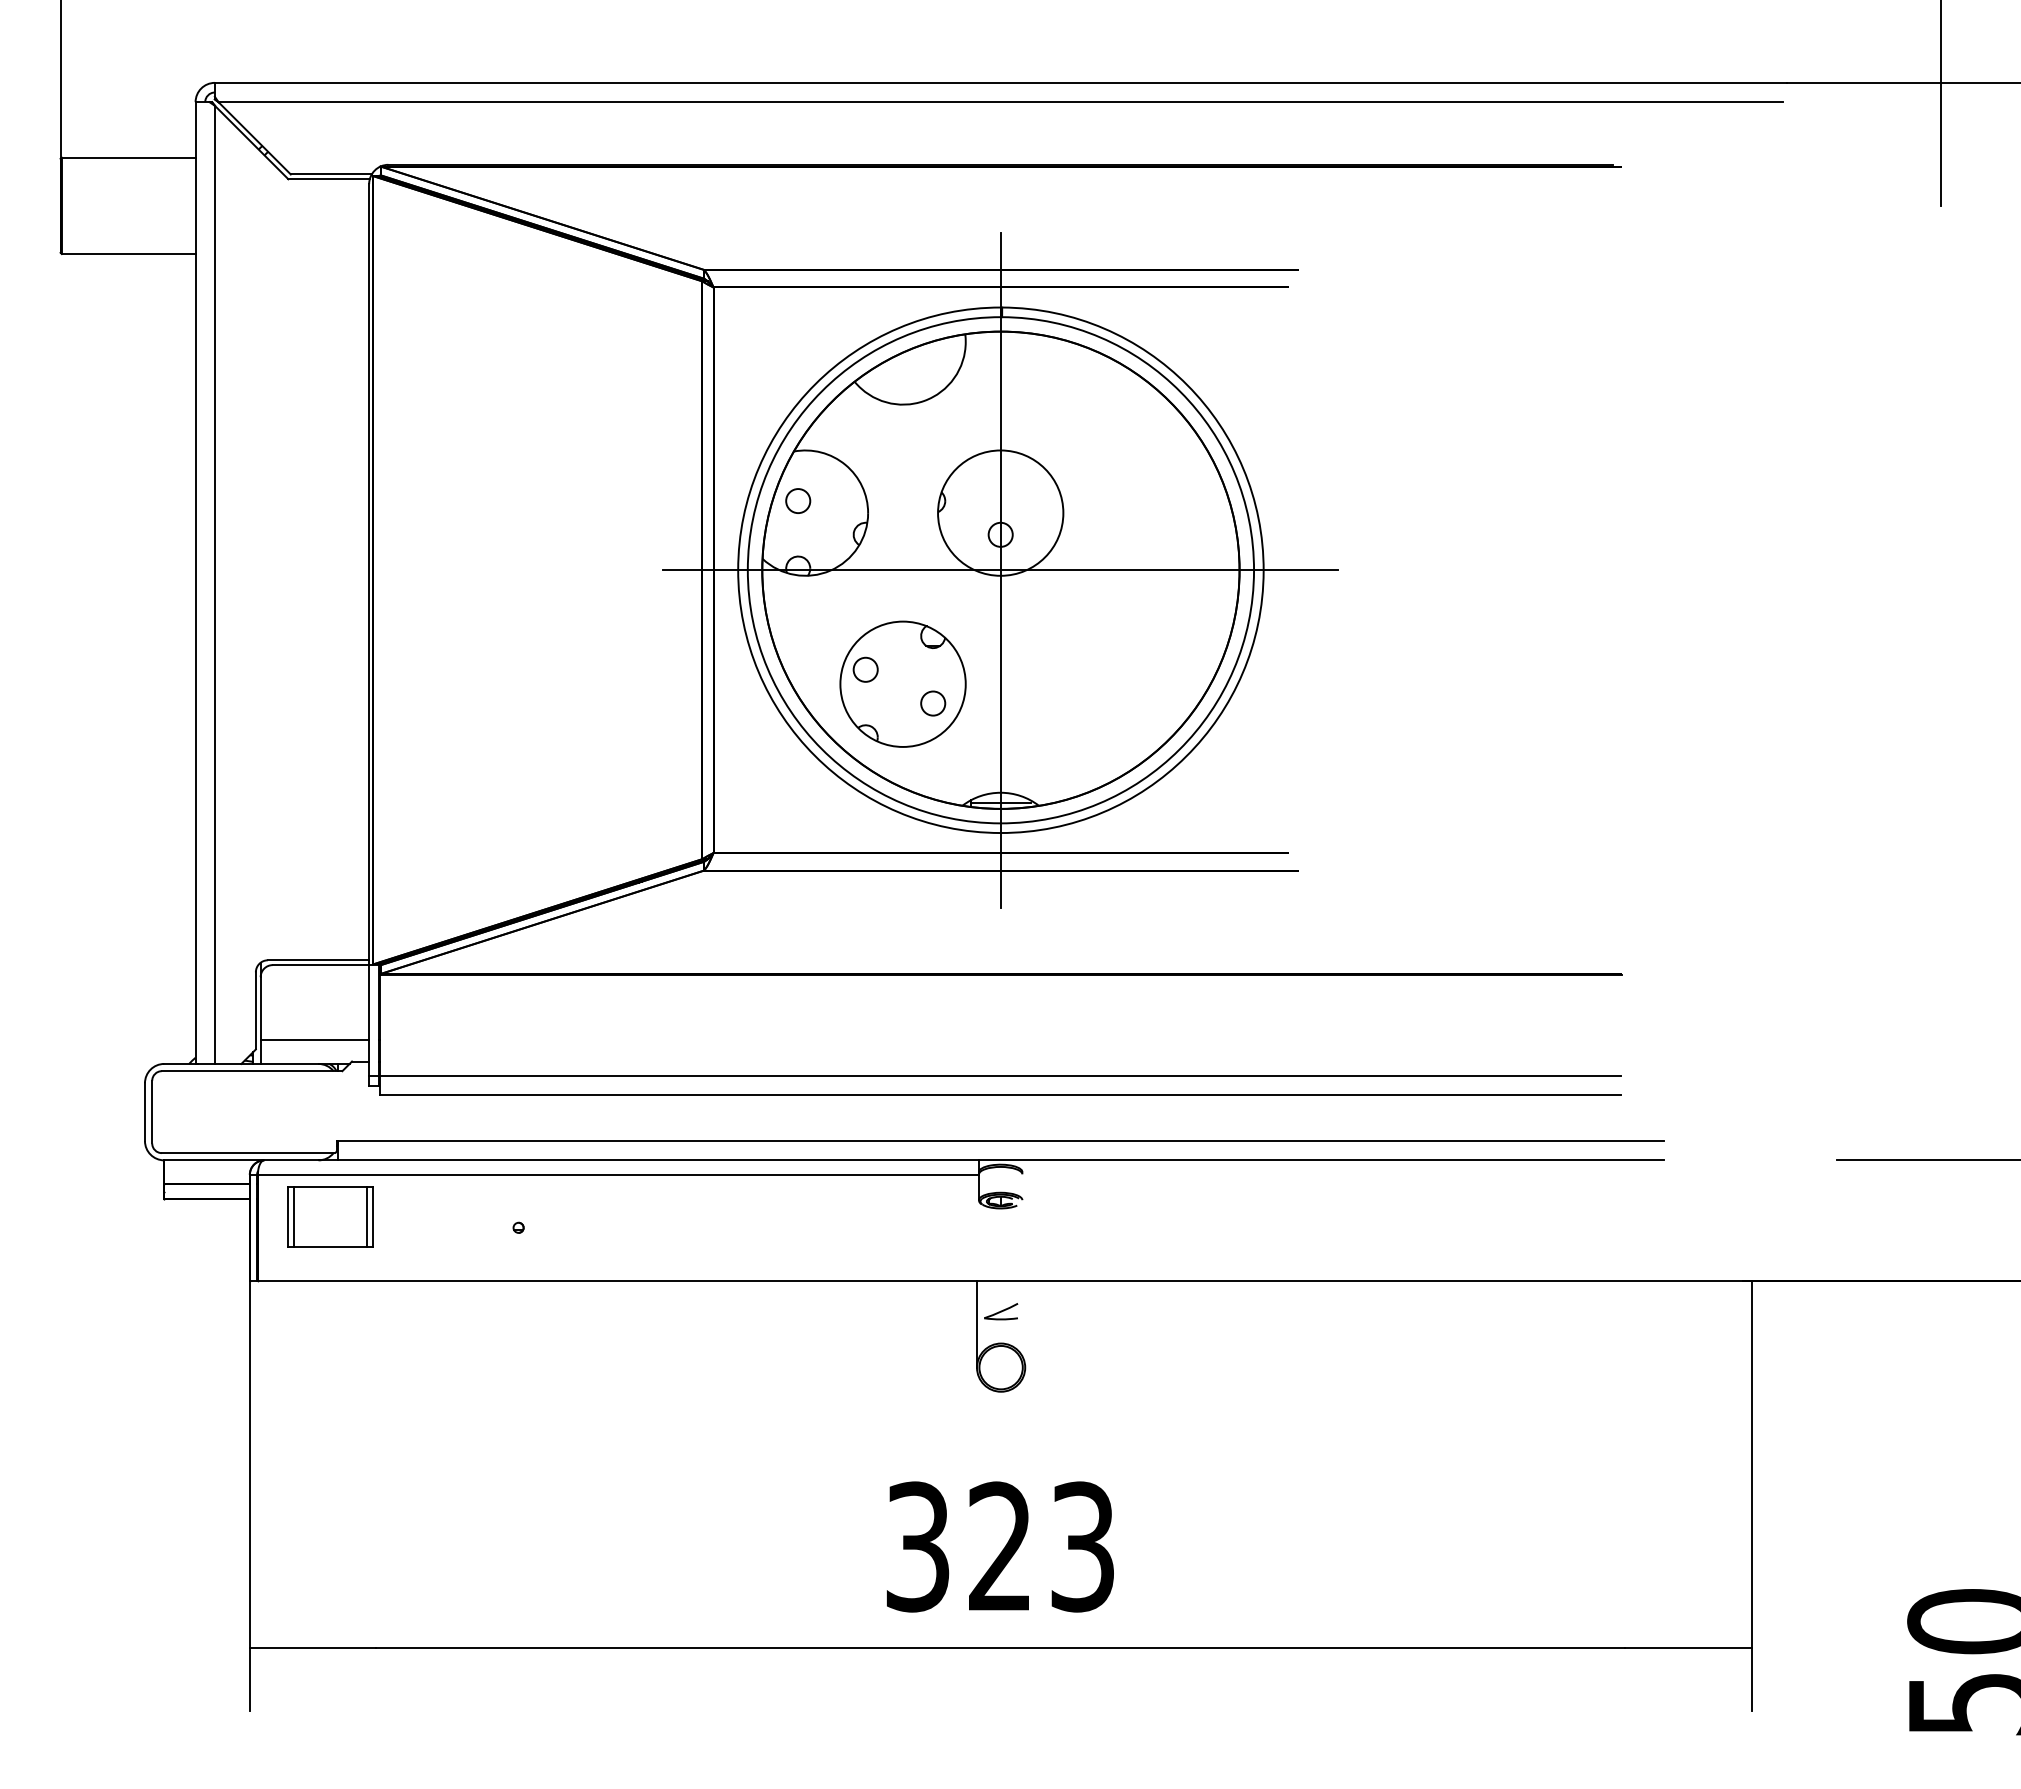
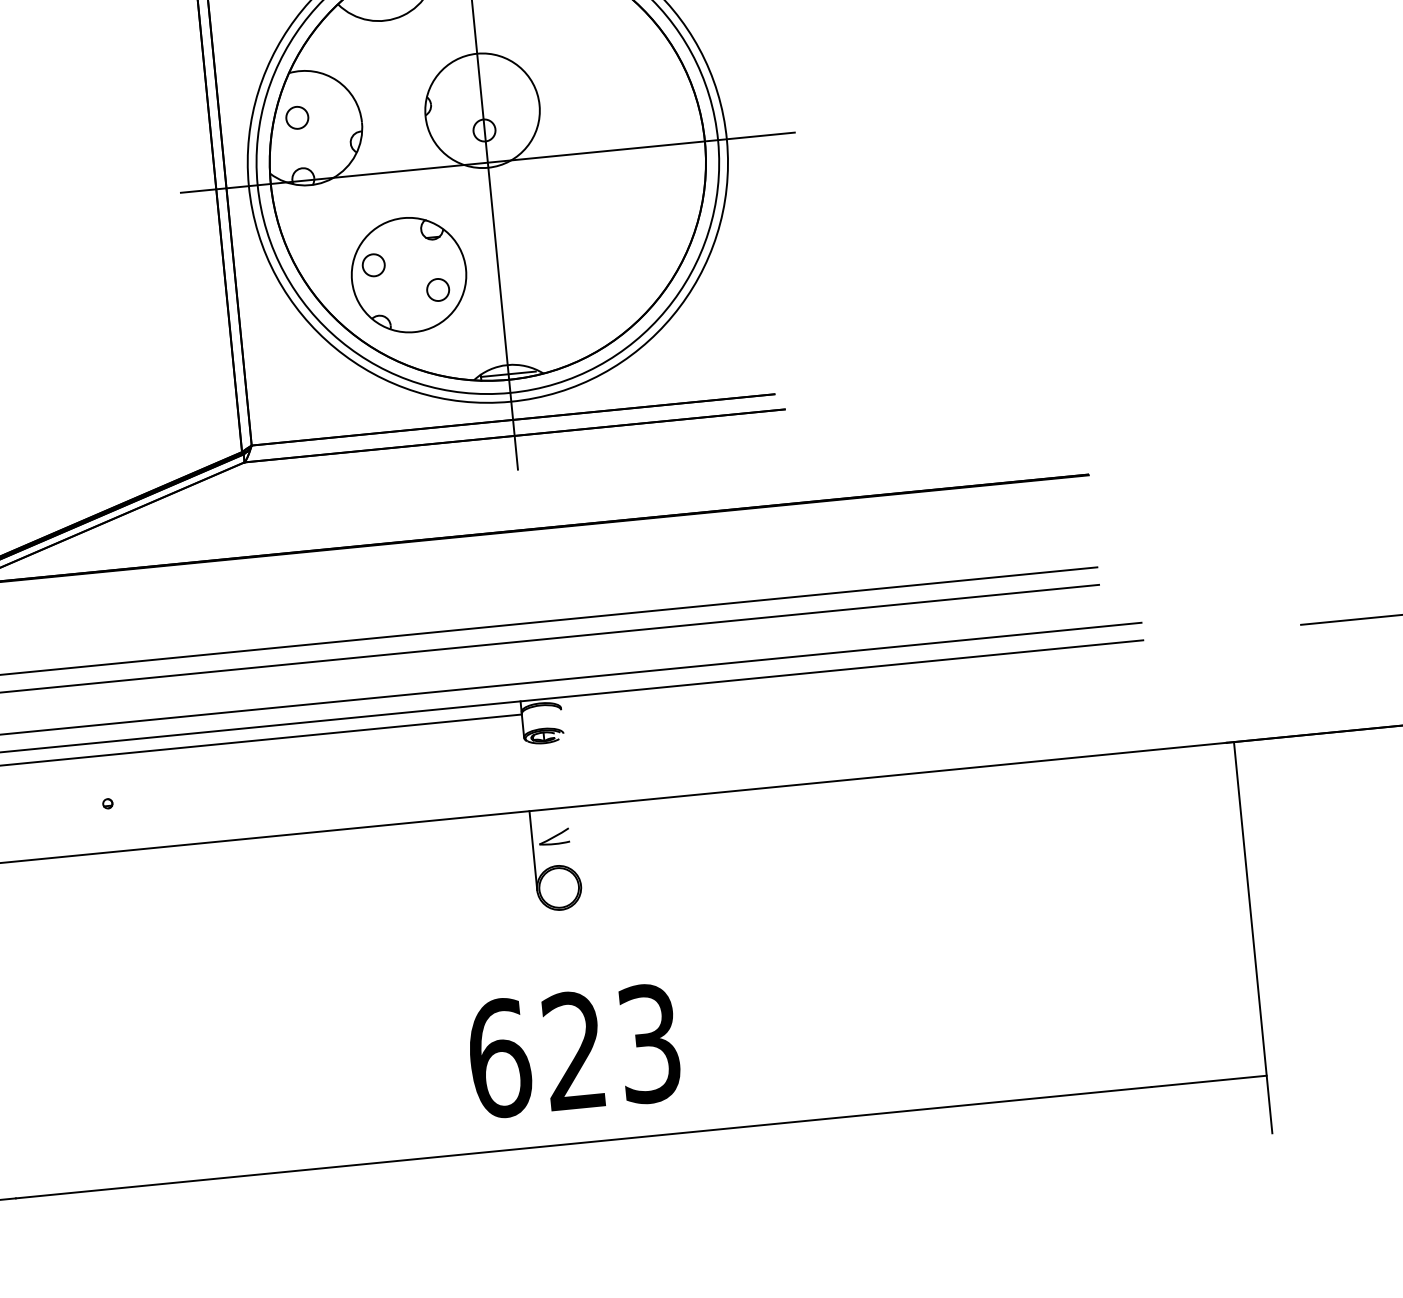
text: (918, 1546) -> (499, 1057), 323 -> 623

